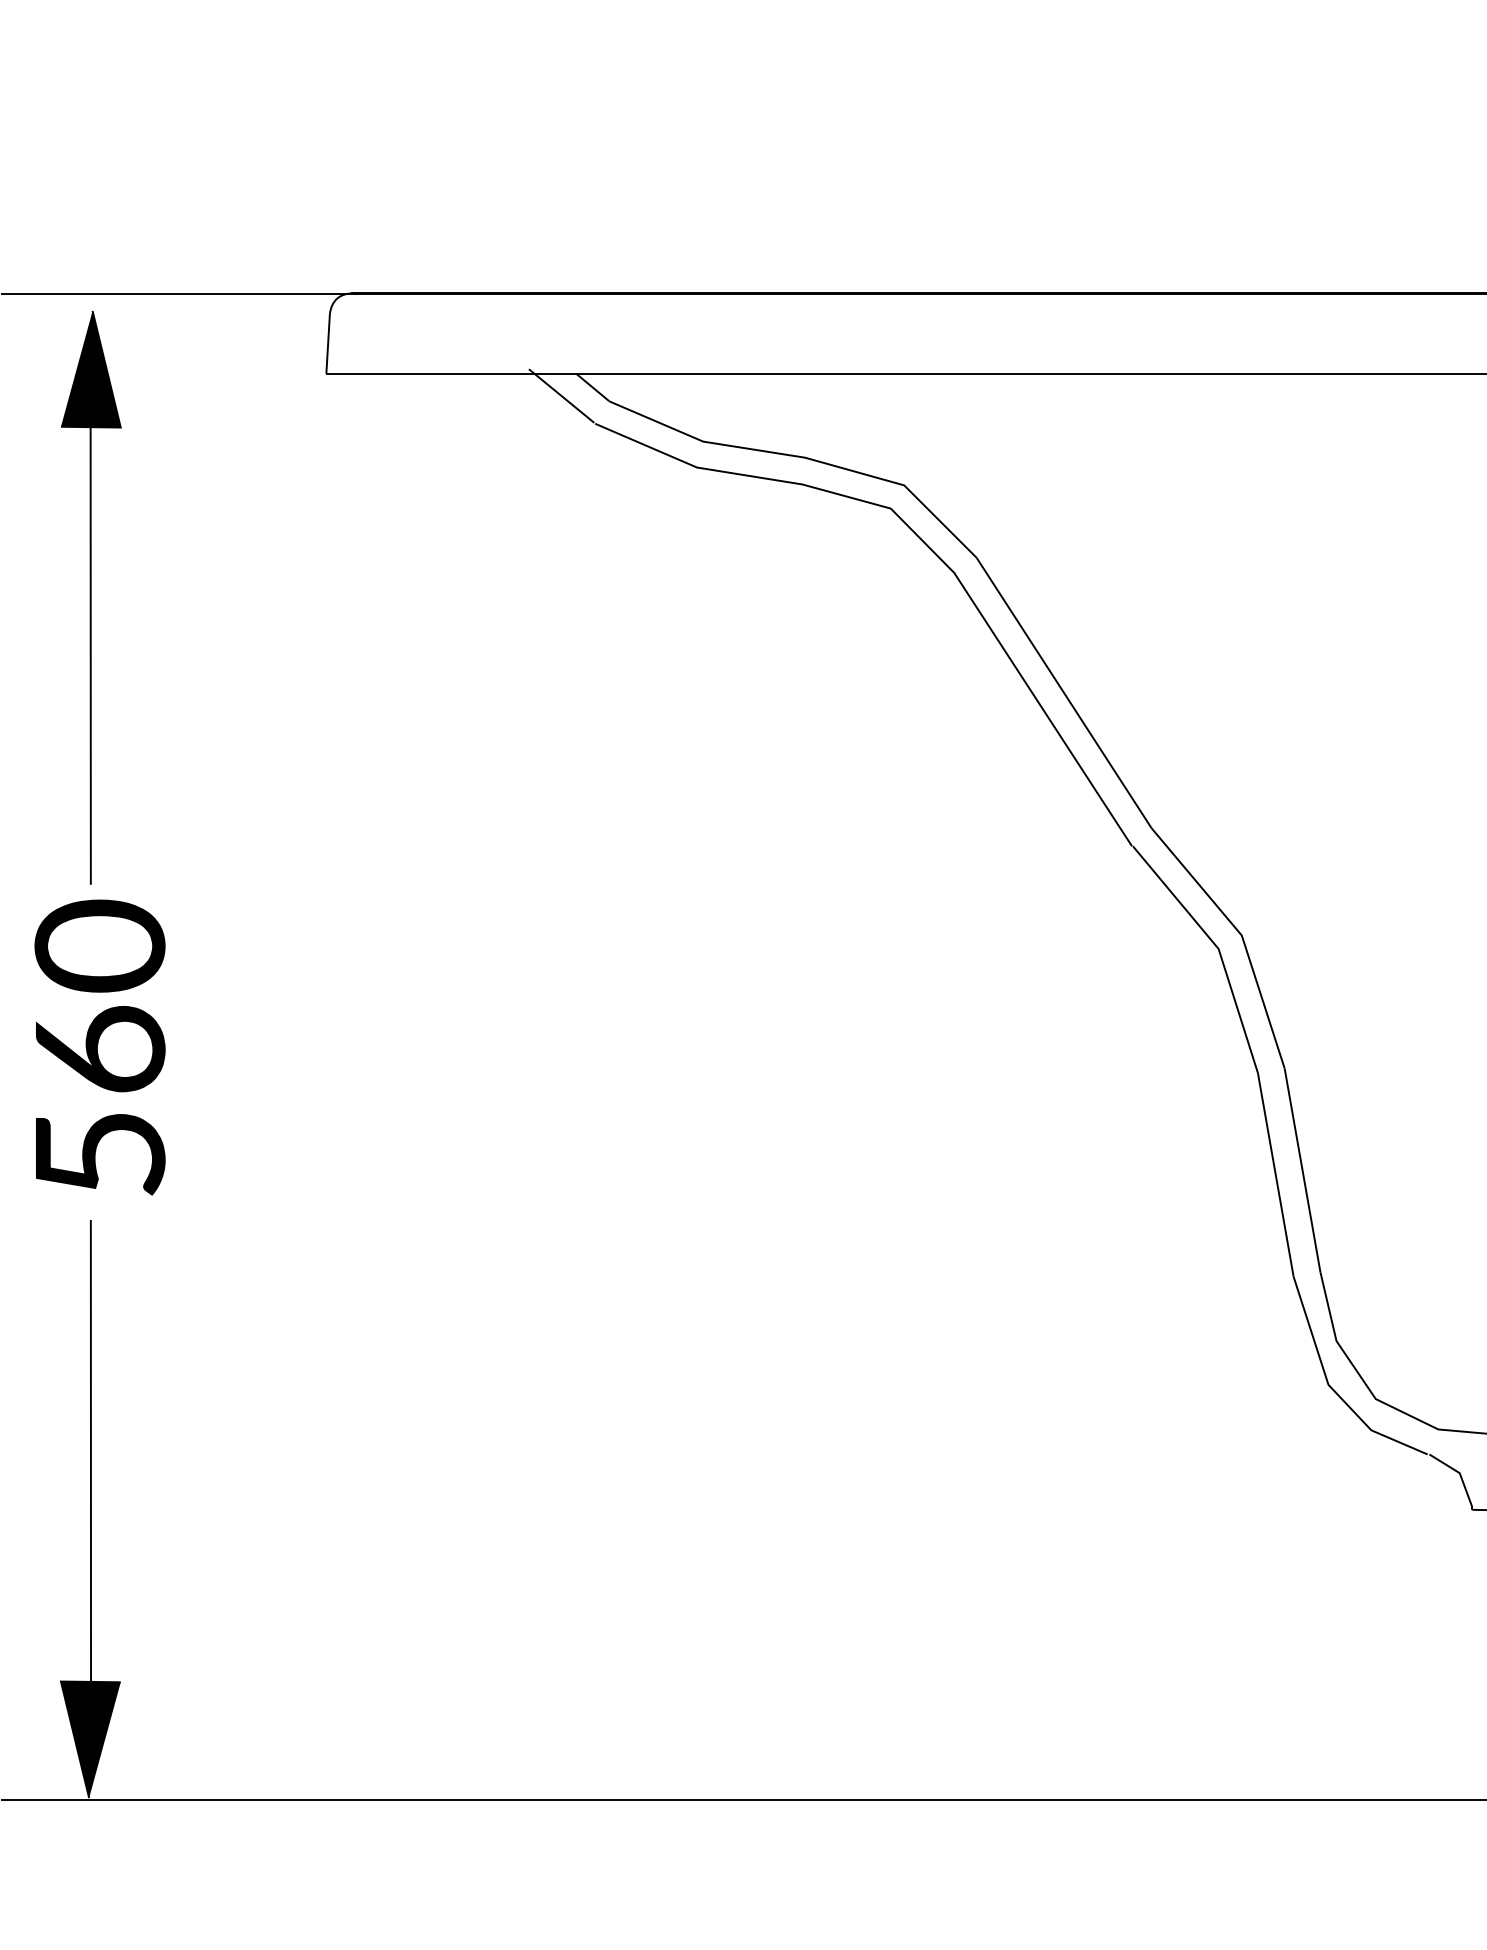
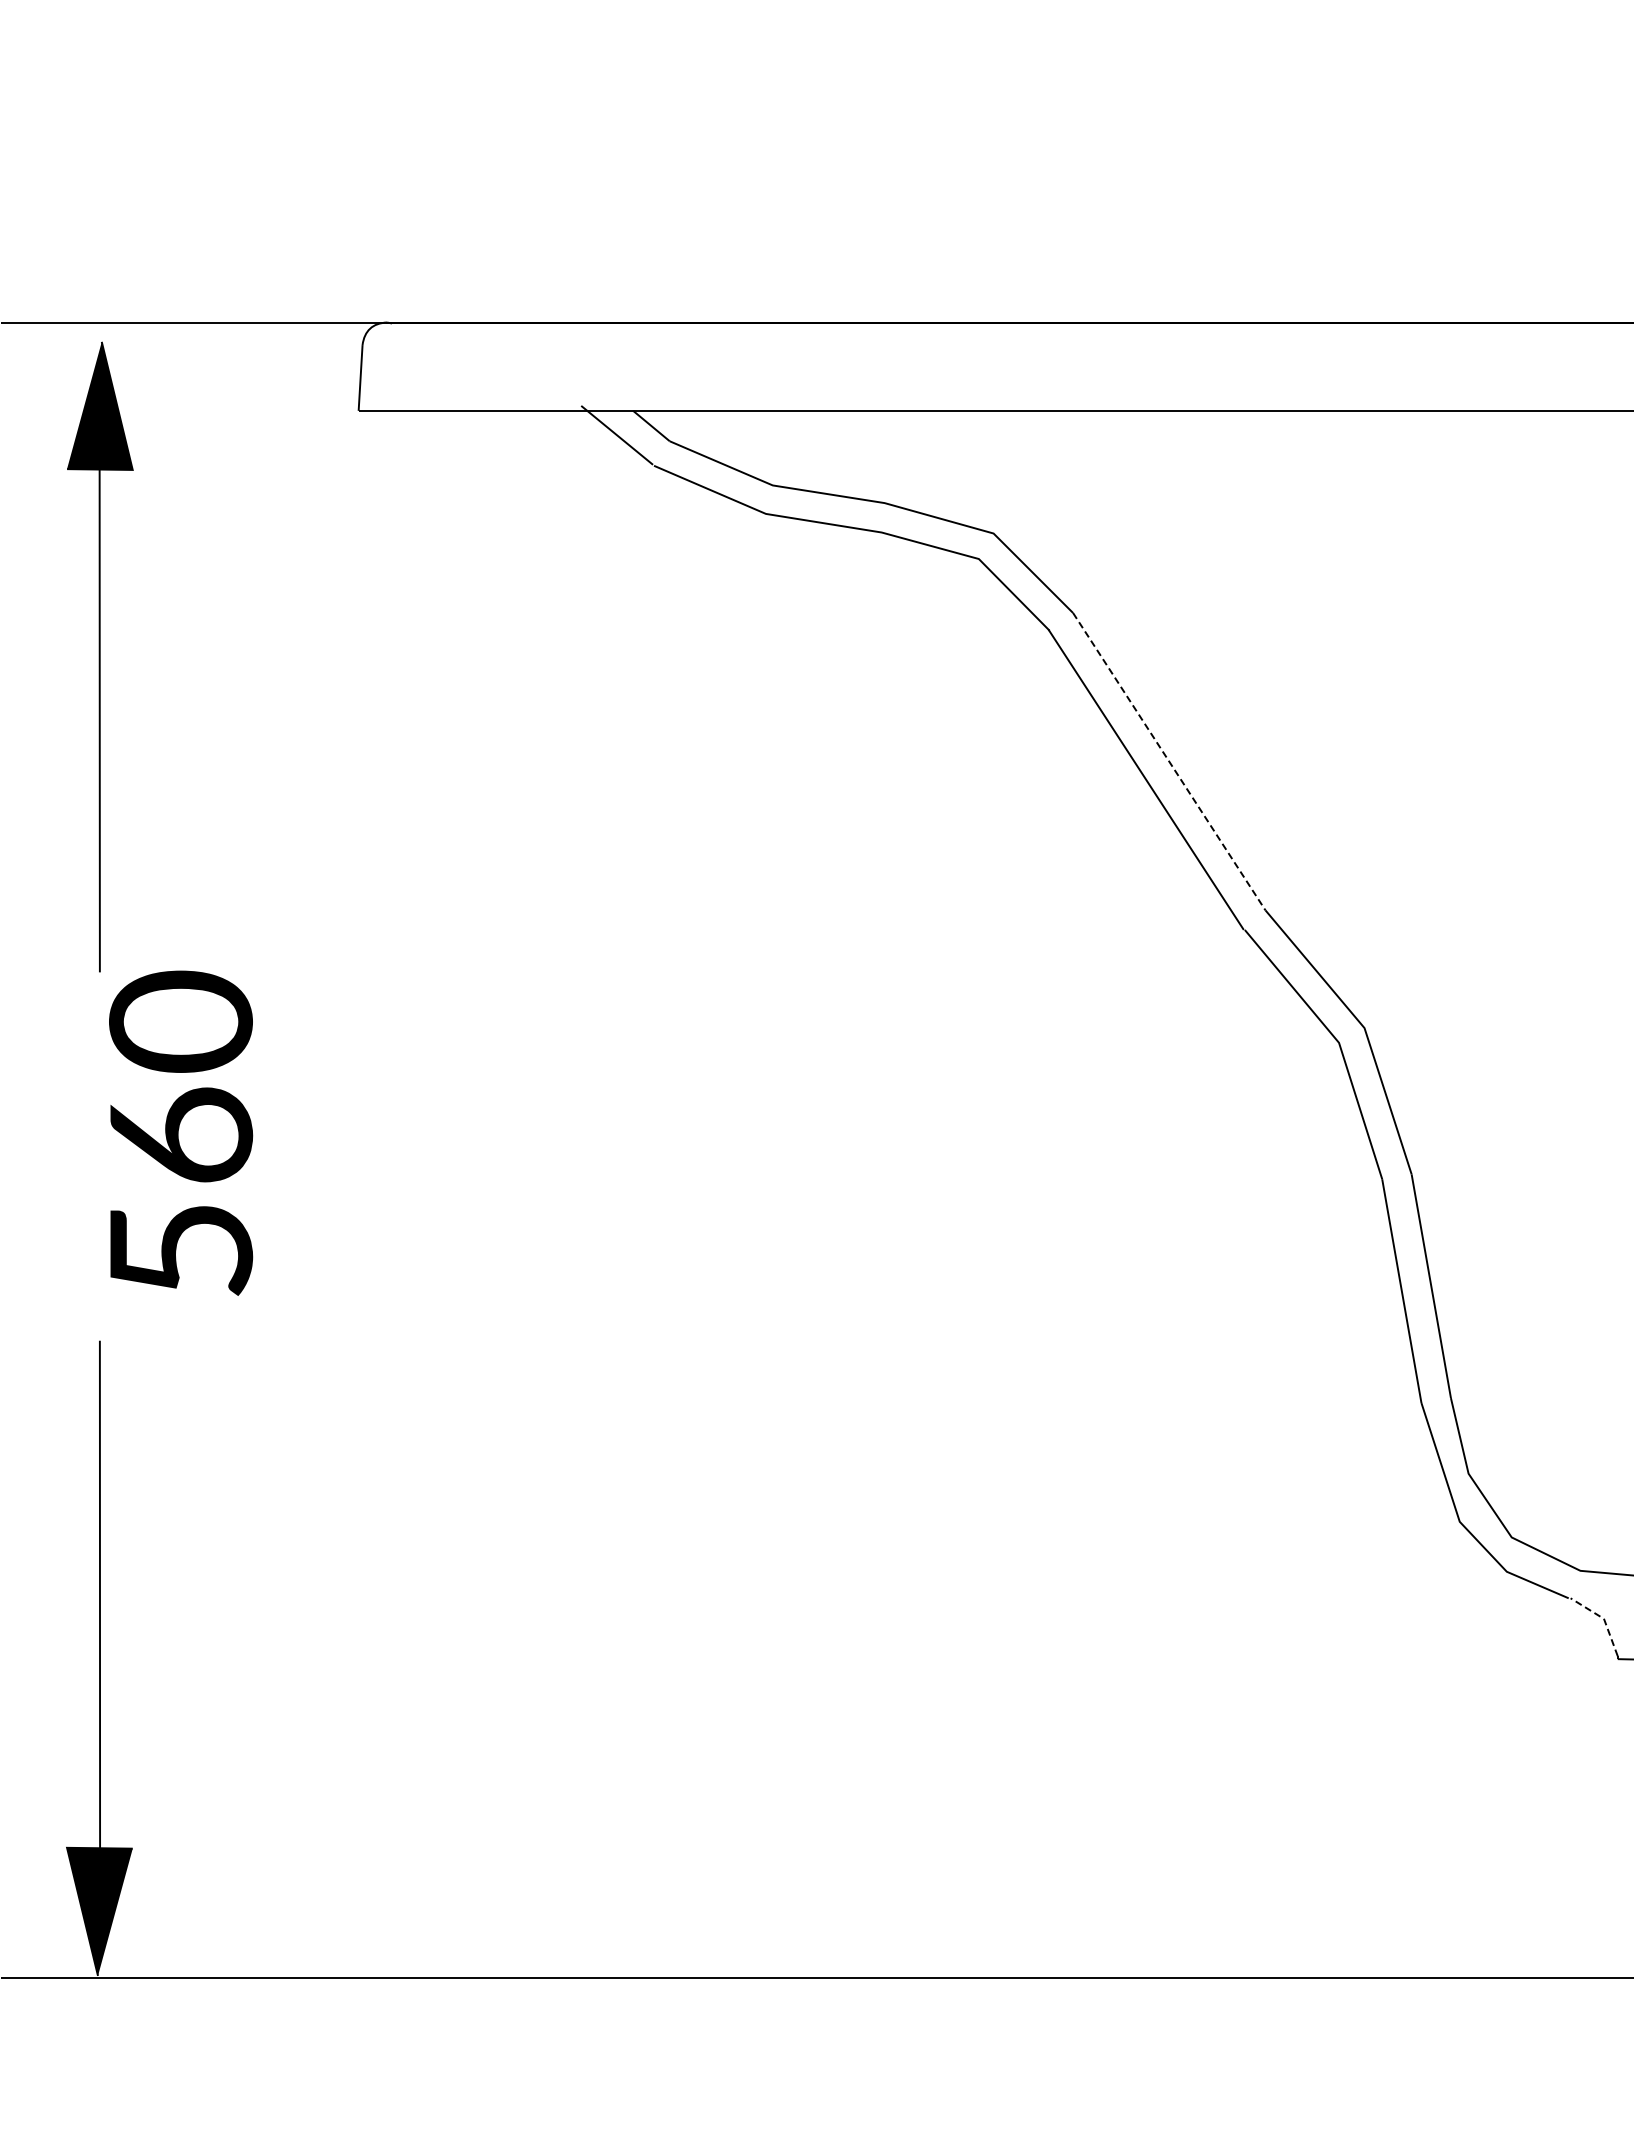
line: (1064, 693) -> (1169, 762), solid -> dashed
text: (100, 1046) -> (181, 1132), moved
line: (1459, 1472) -> (1603, 1618), solid -> dashed

